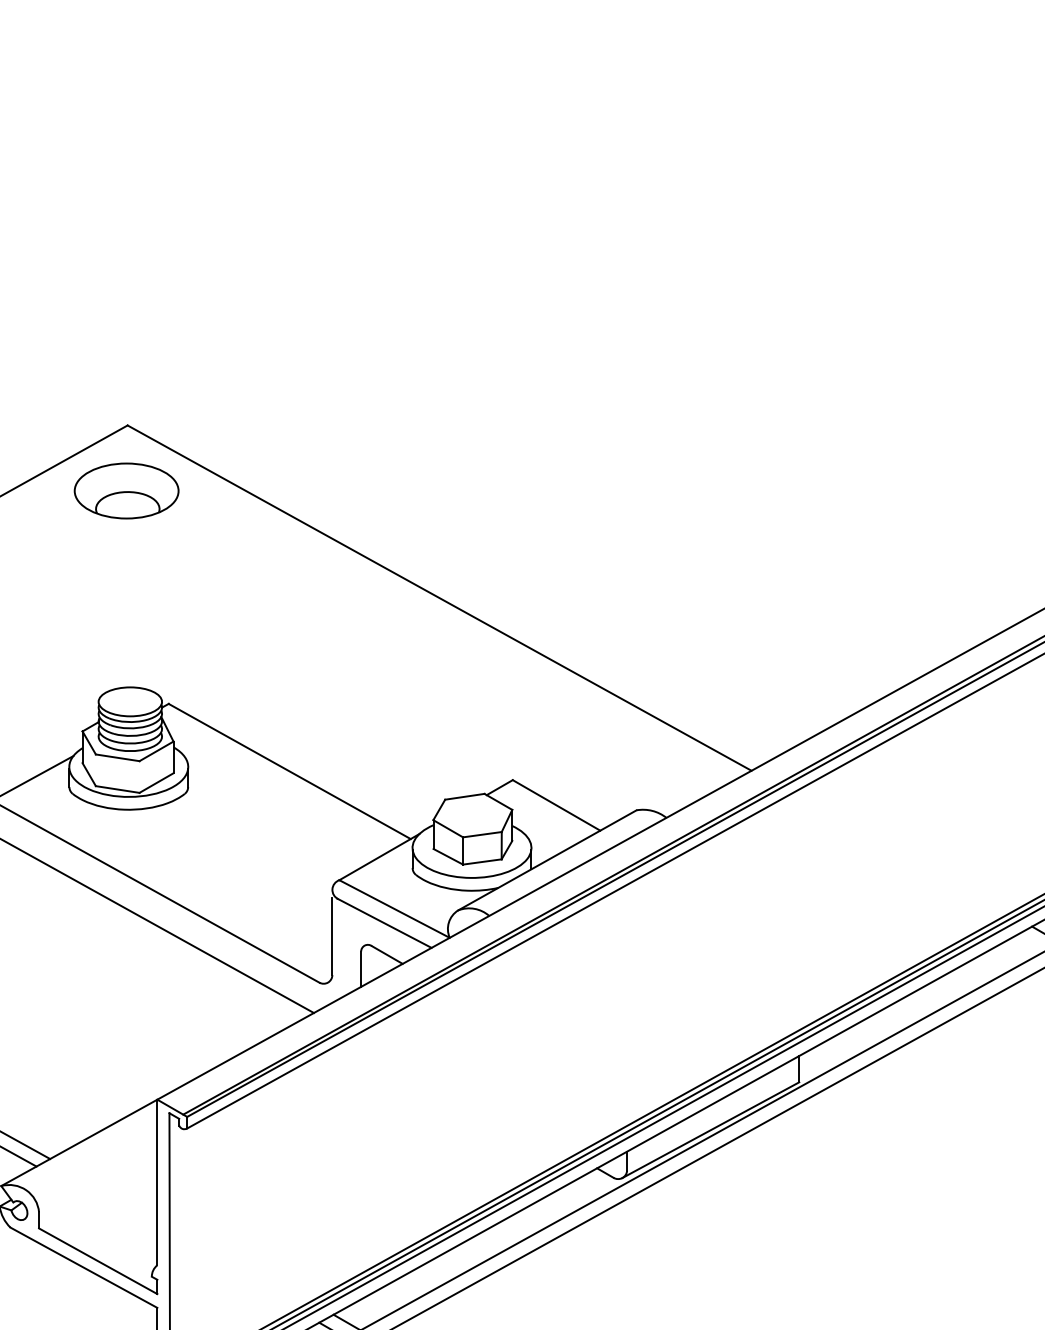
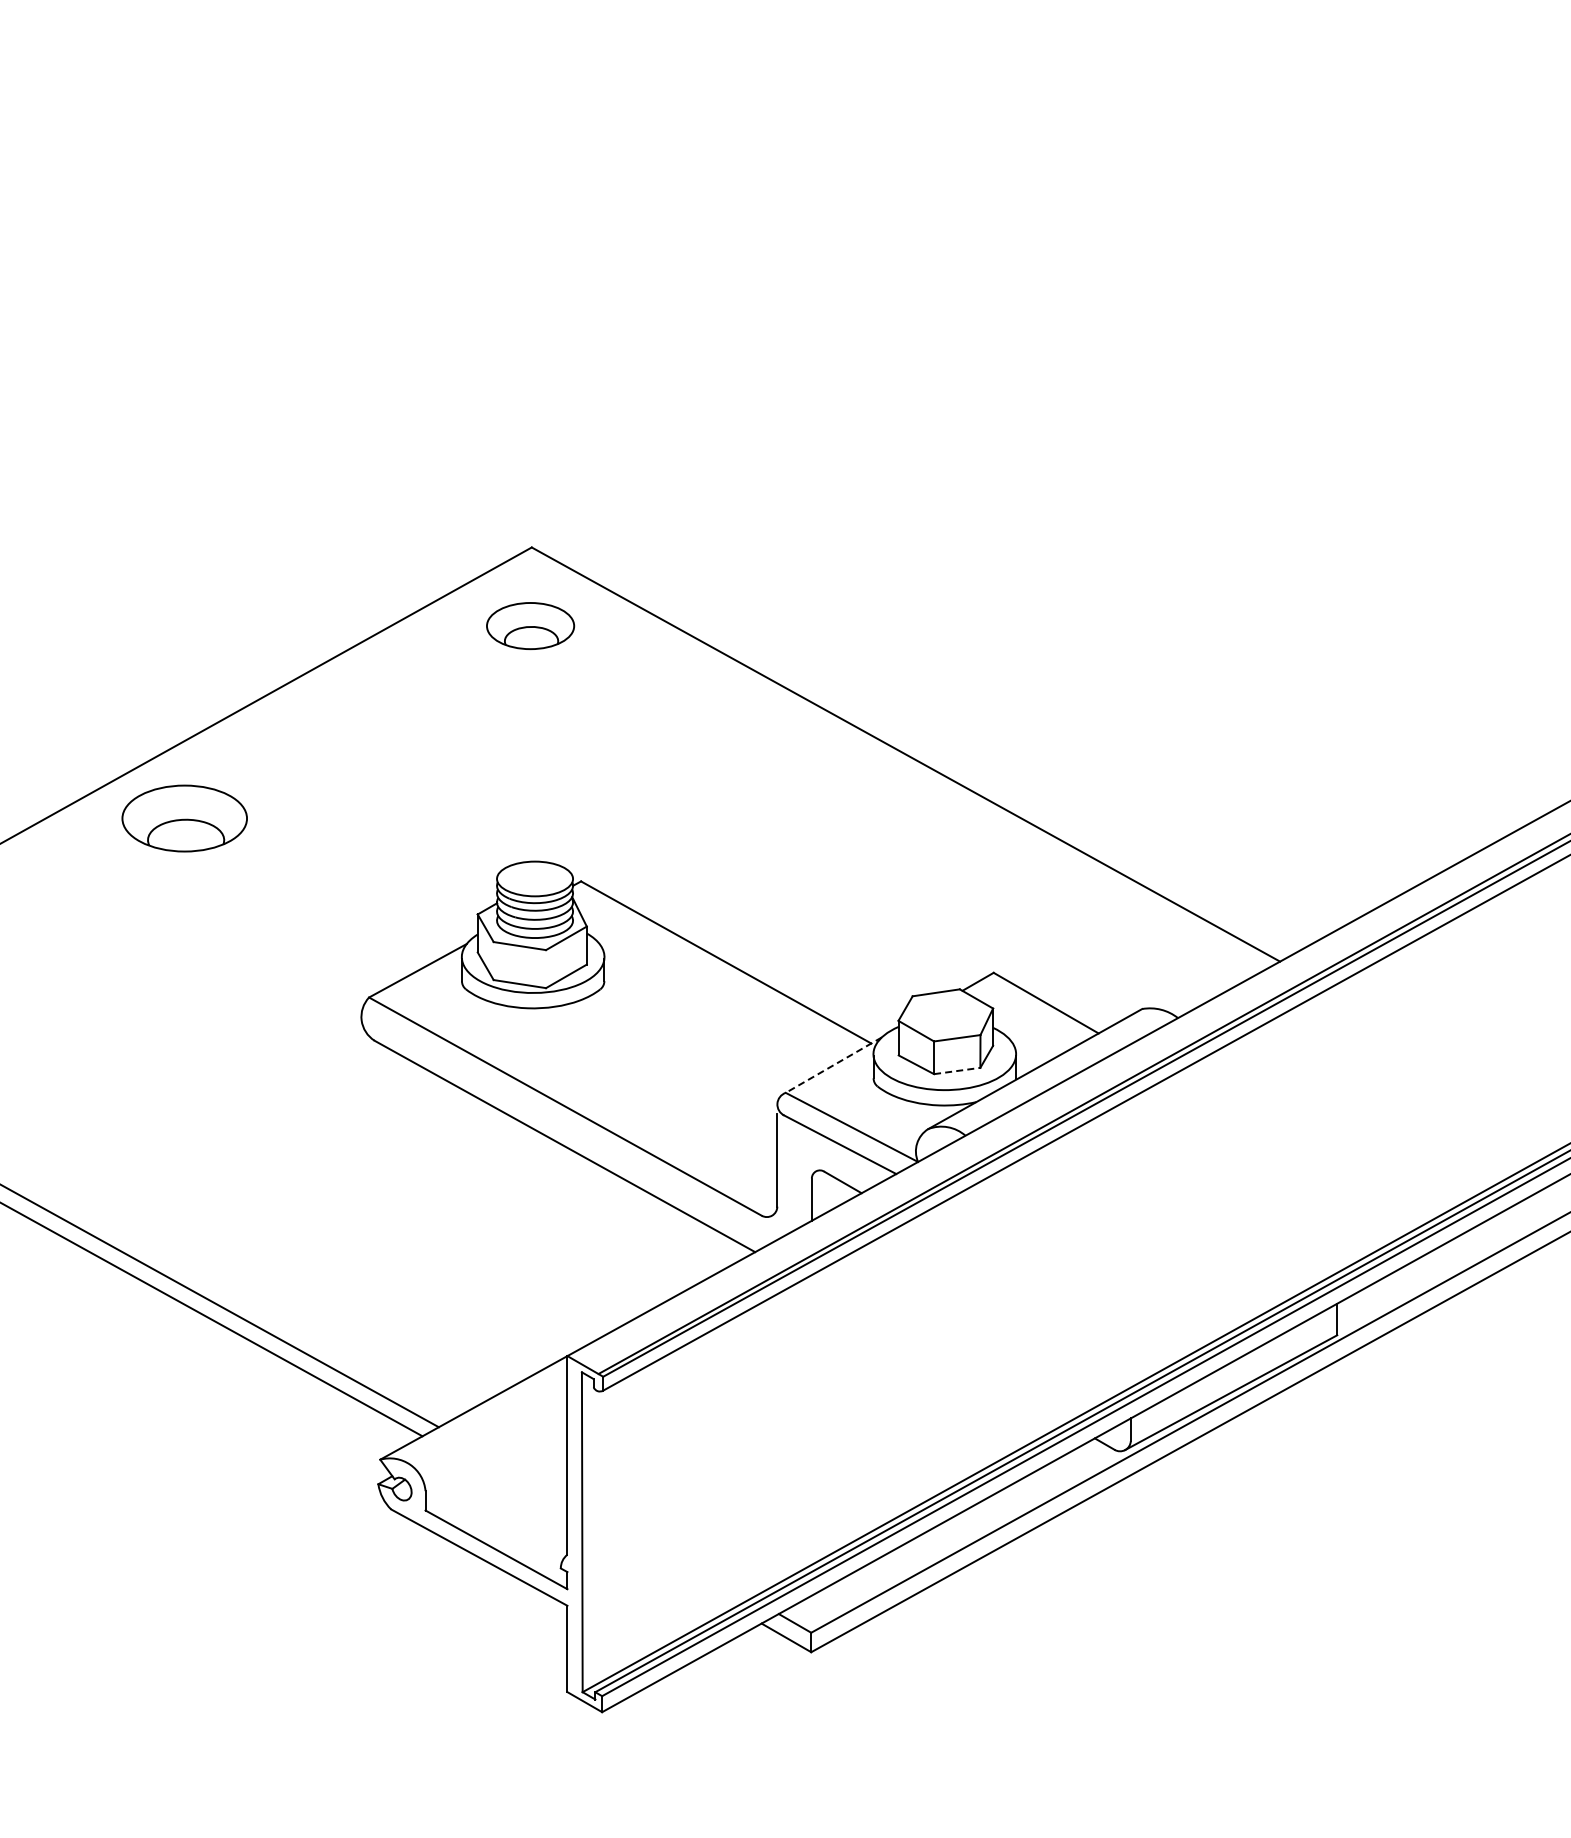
part: (126, 490) -> (530, 625), size x0.7
line: (379, 857) -> (833, 1065), solid -> dashed
line: (482, 861) -> (957, 1070), solid -> dashed

